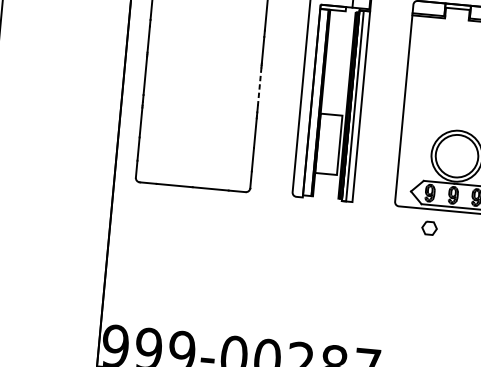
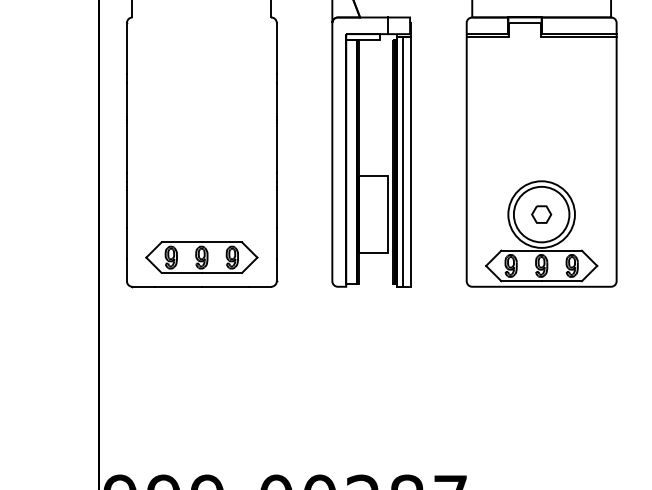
line: (259, 86) -> (276, 147), dashed -> solid
part: (194, 164) -> (201, 257), added
part: (429, 228) -> (541, 214), moved

